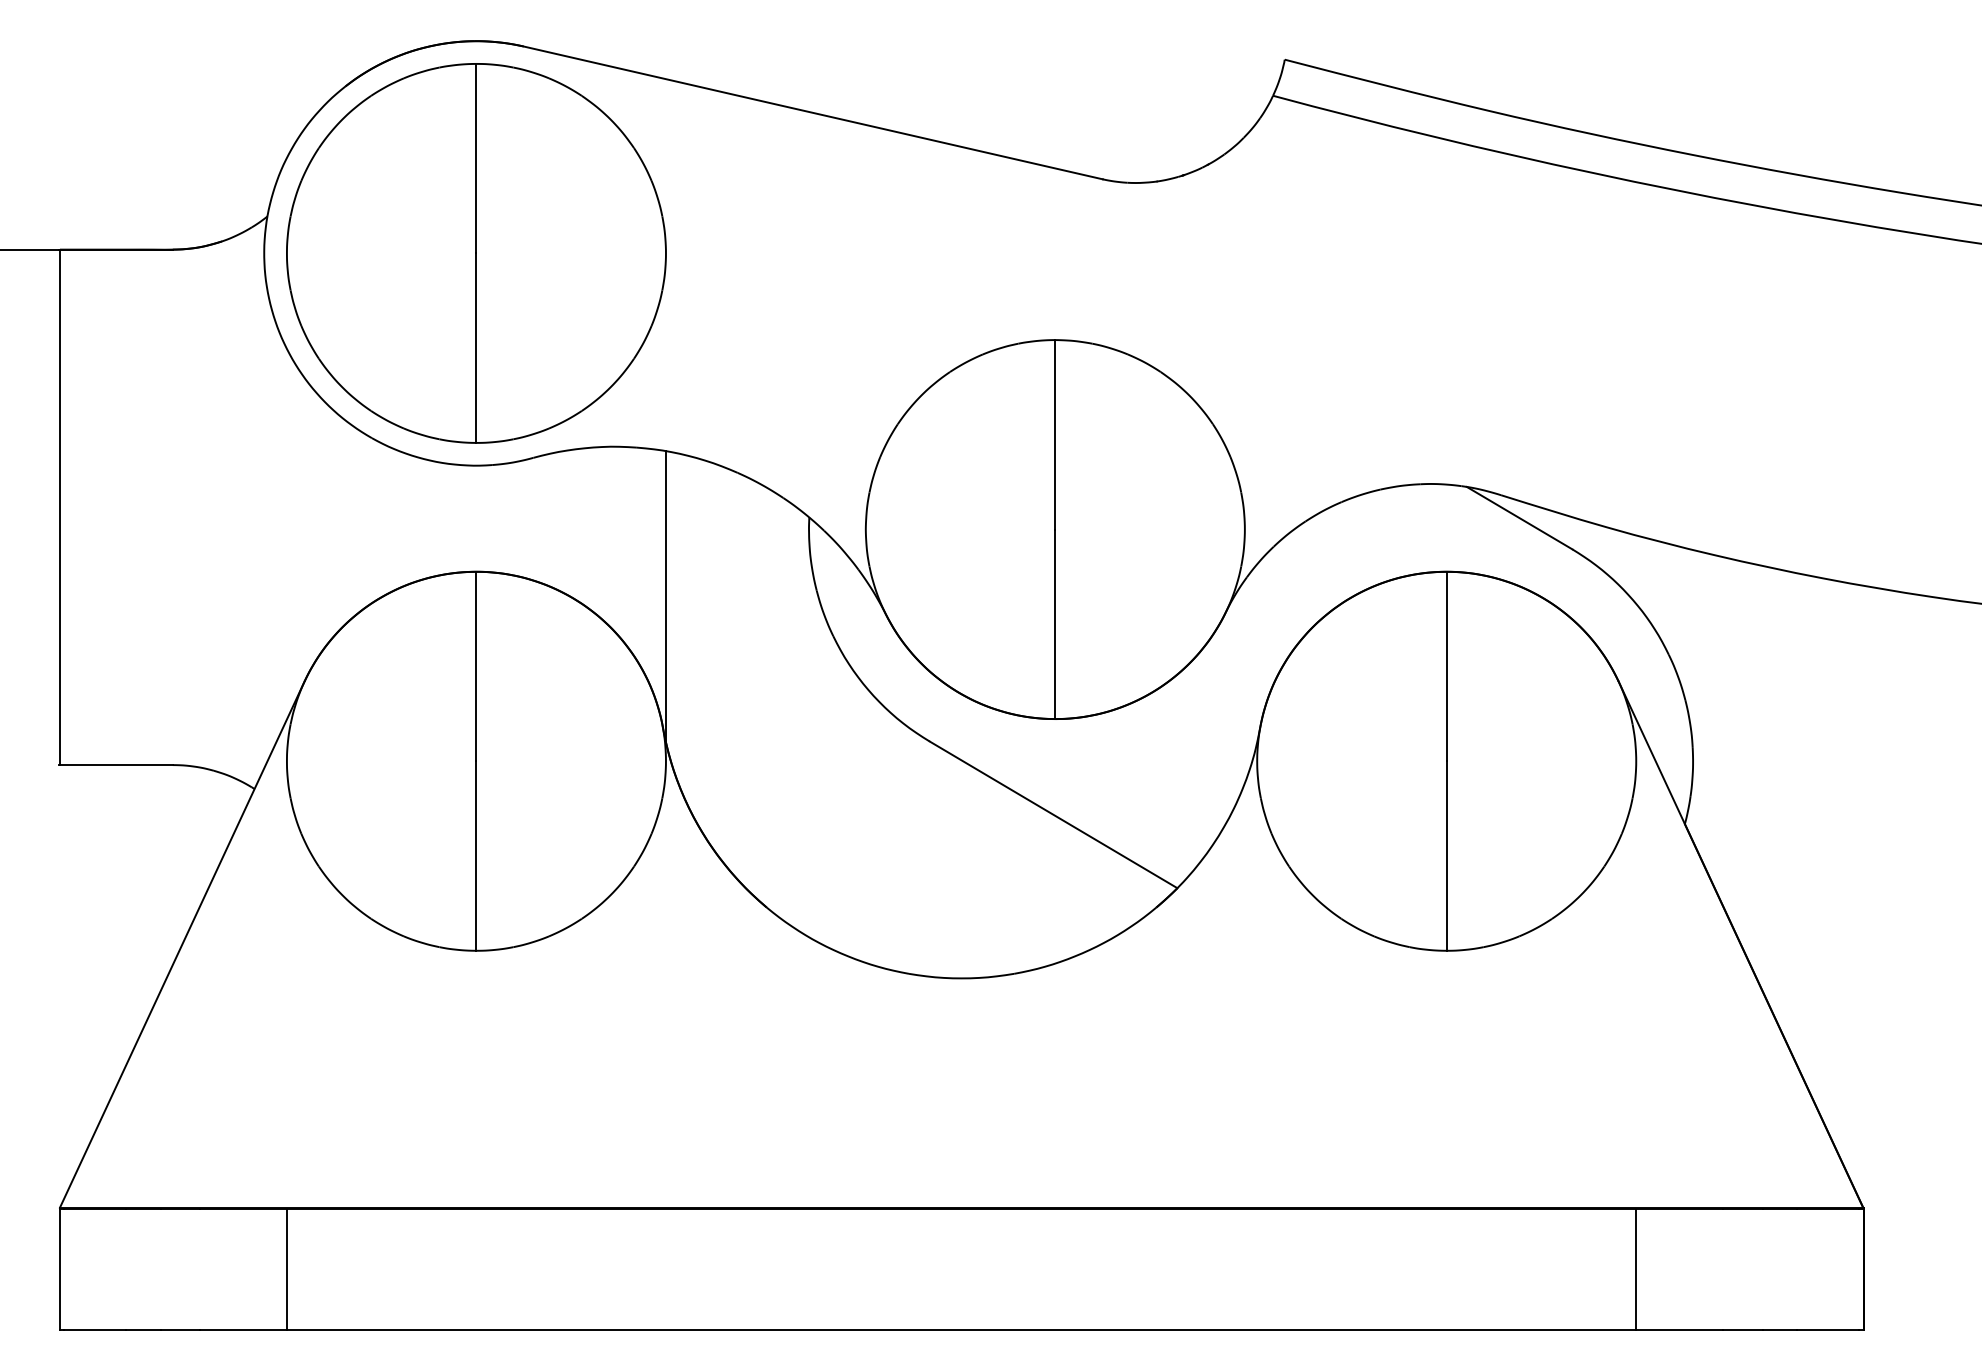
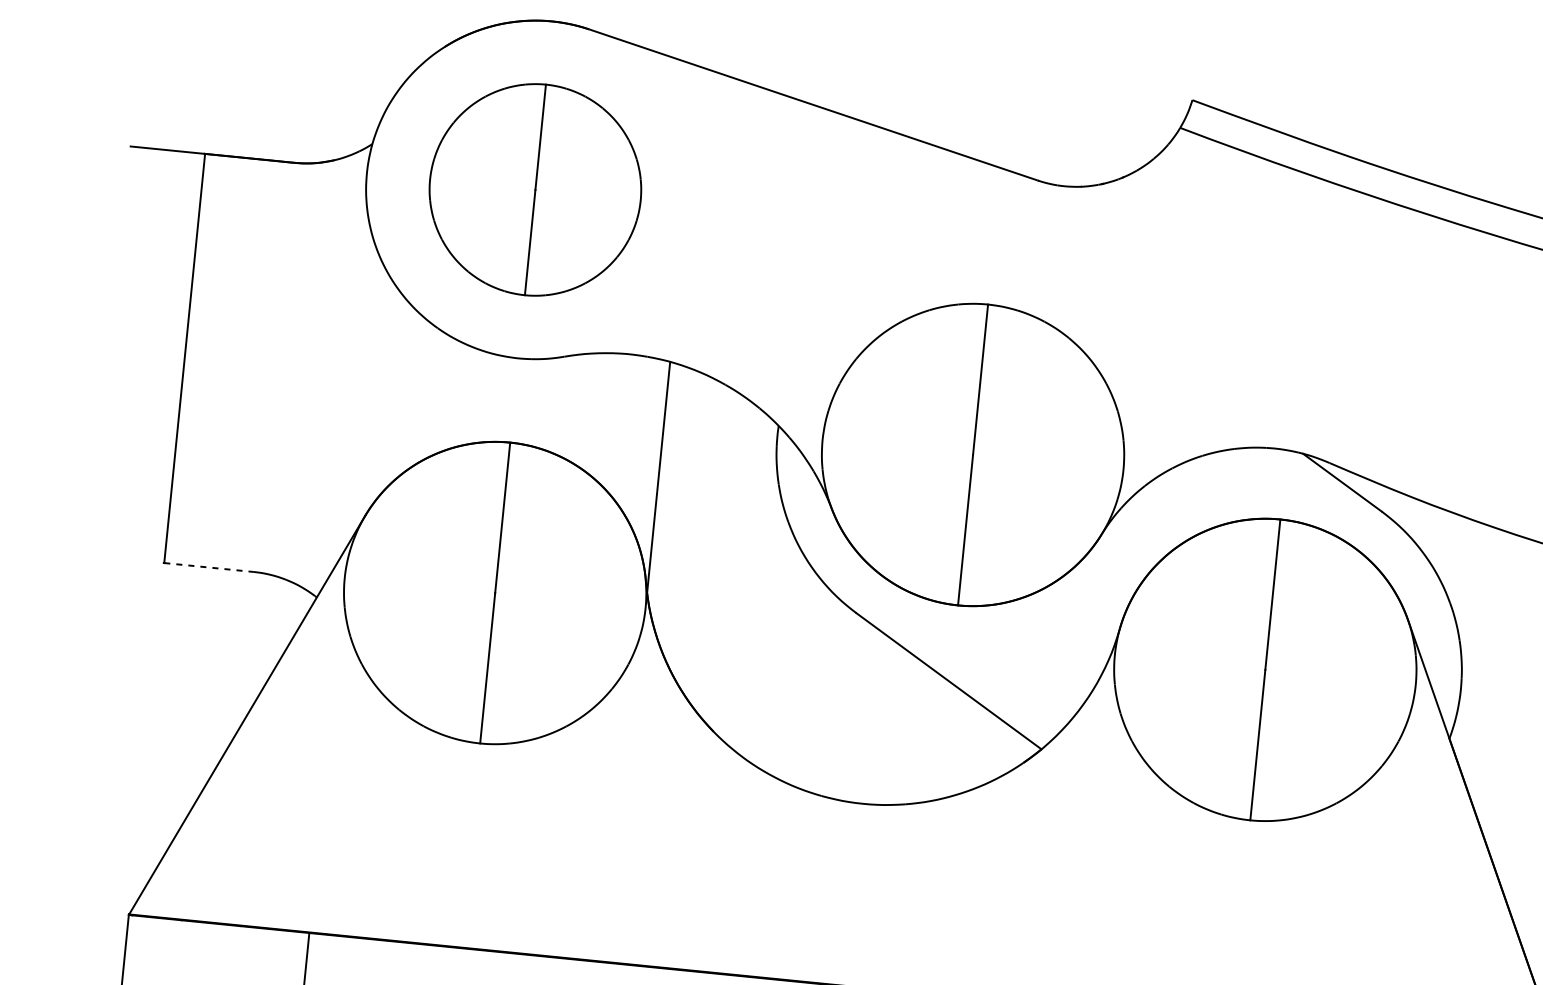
part: (476, 253) -> (535, 189), size x0.7
line: (116, 765) -> (209, 567), solid -> dashed

